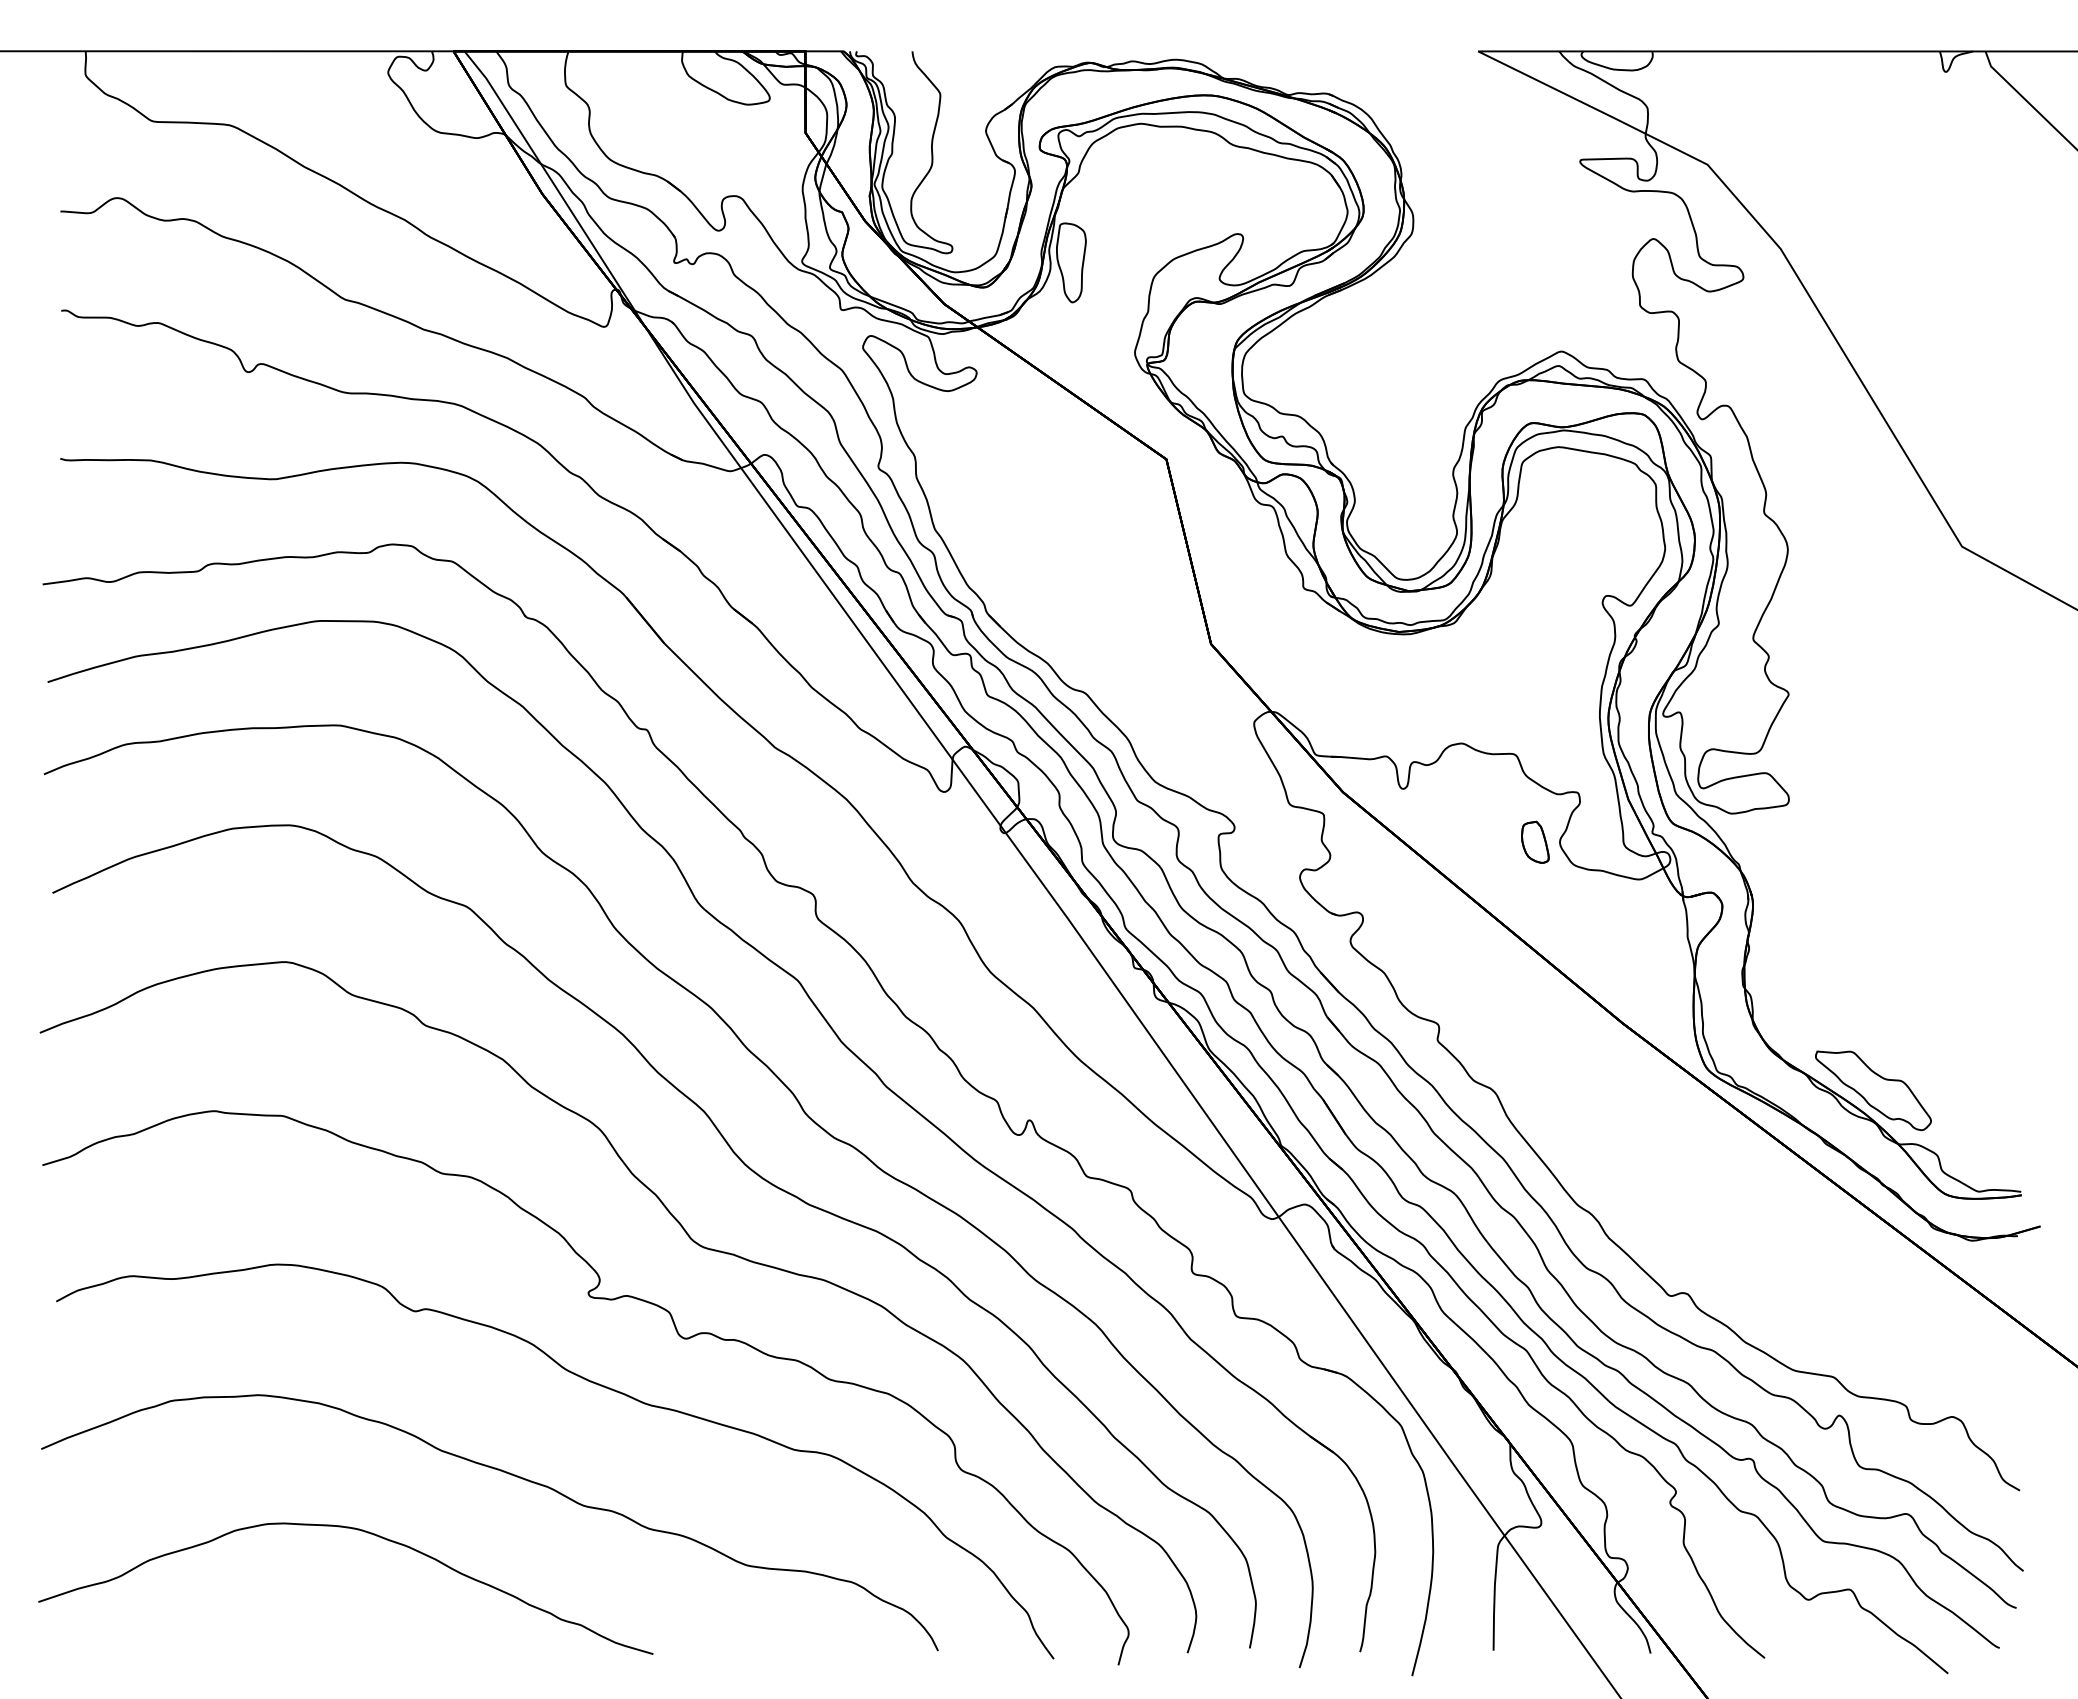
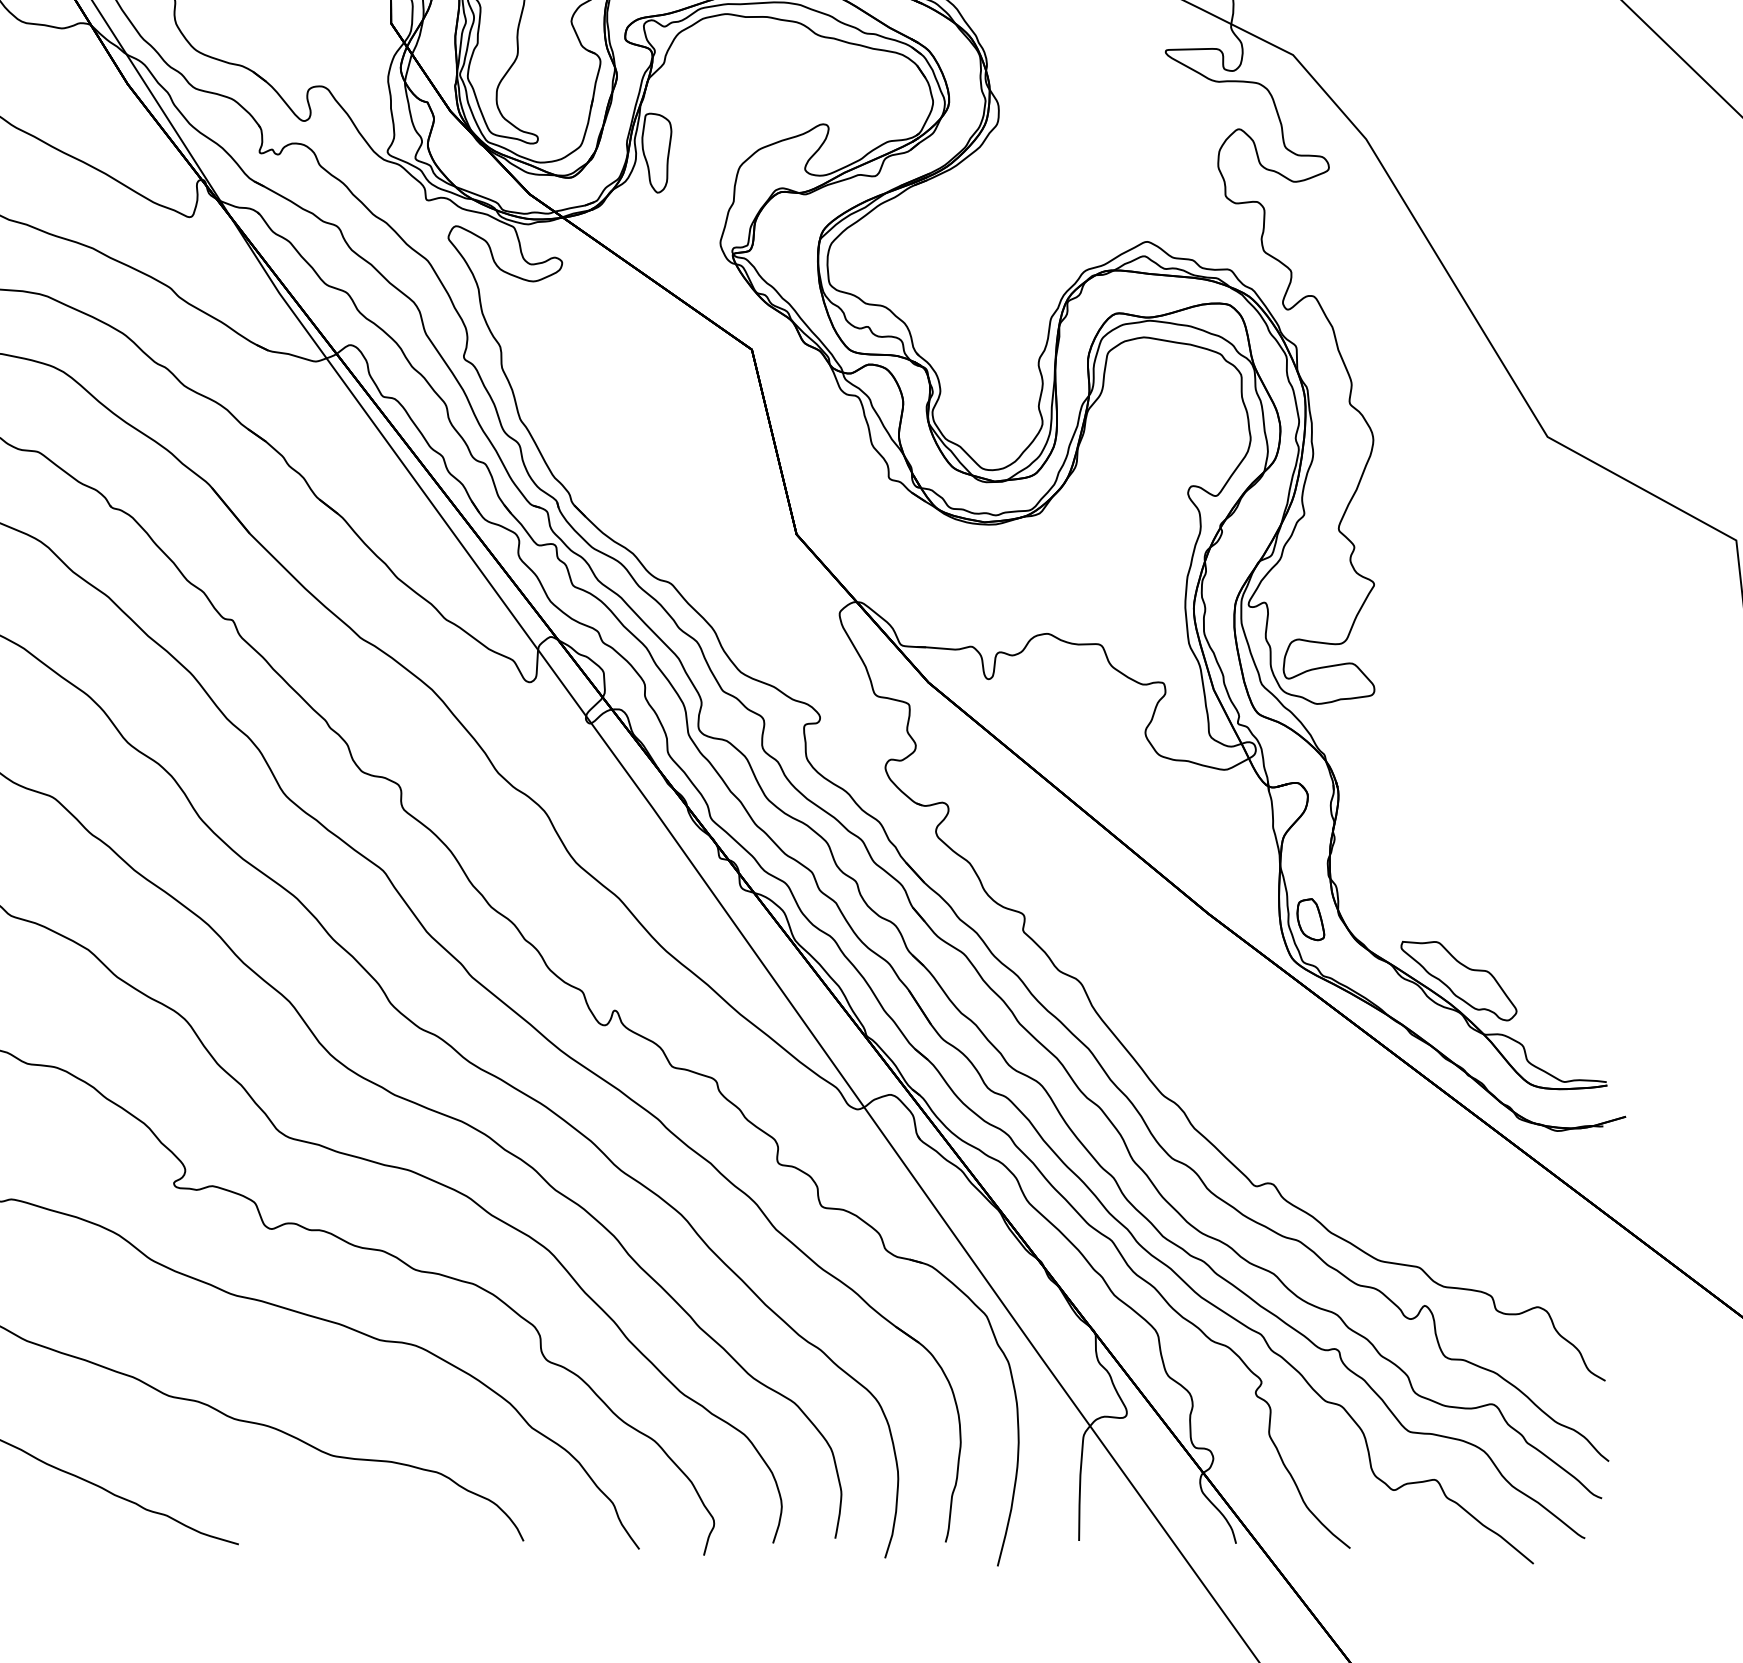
part: (1535, 841) -> (1311, 918), moved

